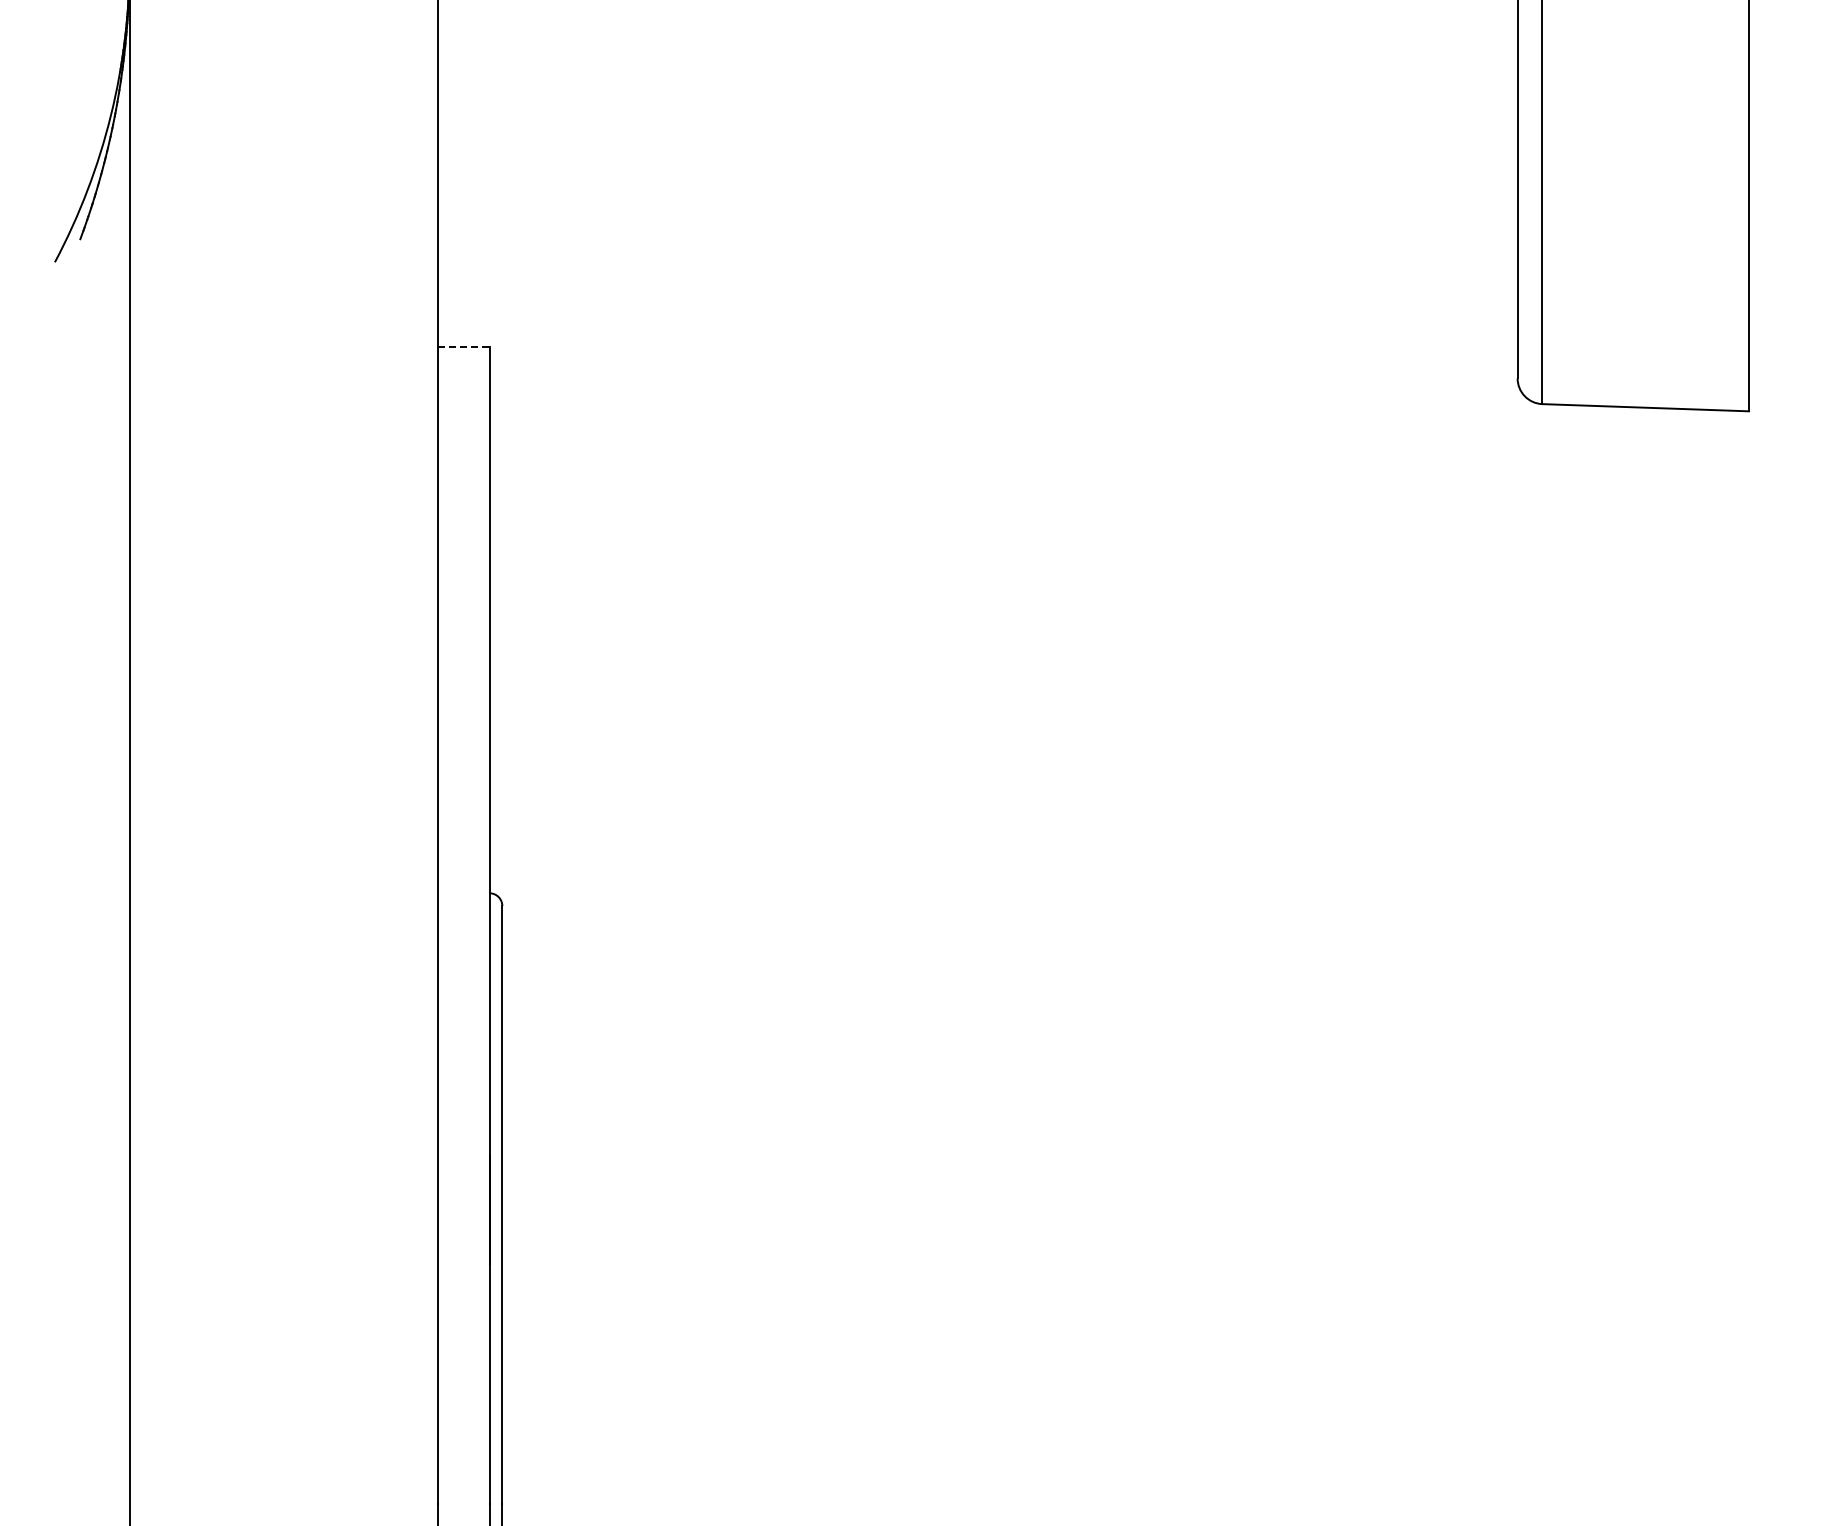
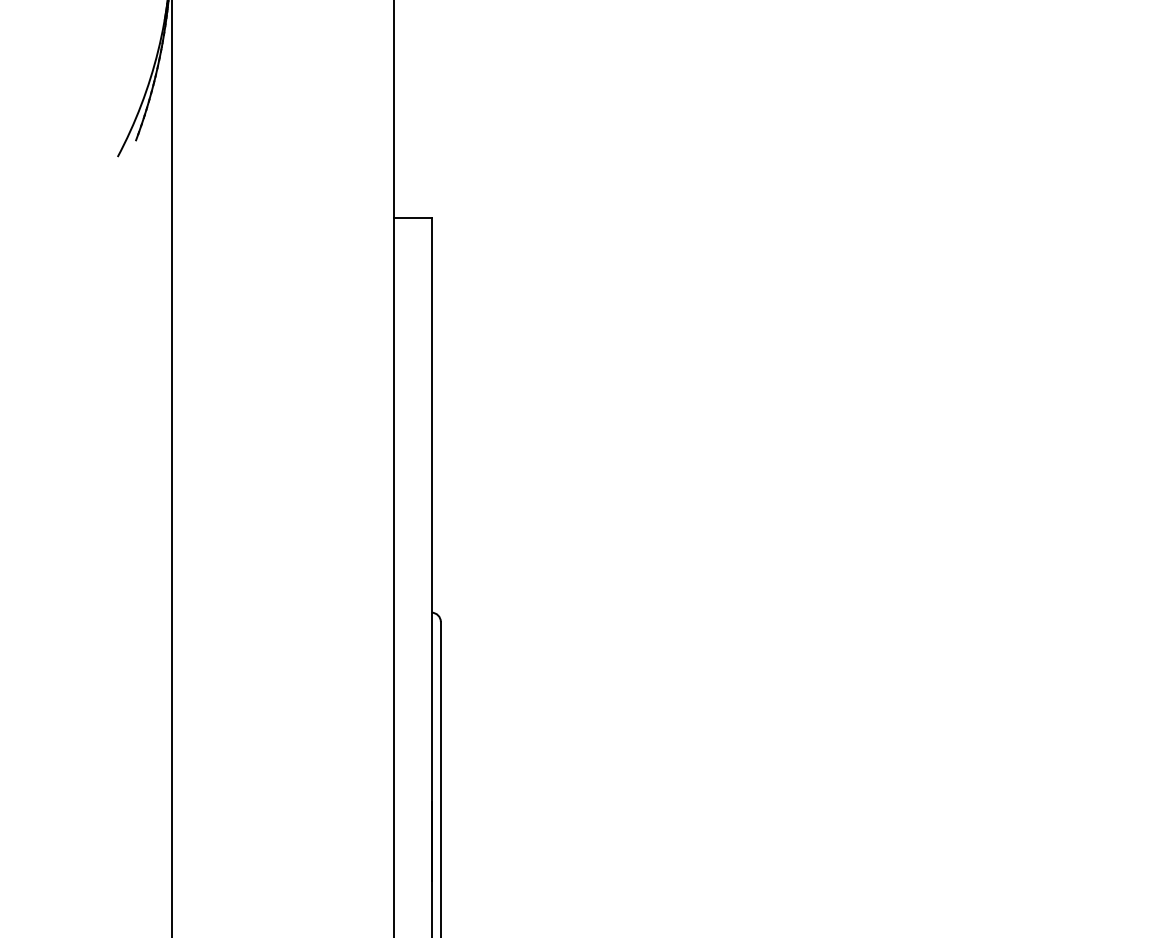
line: (463, 347) -> (412, 218), dashed -> solid

